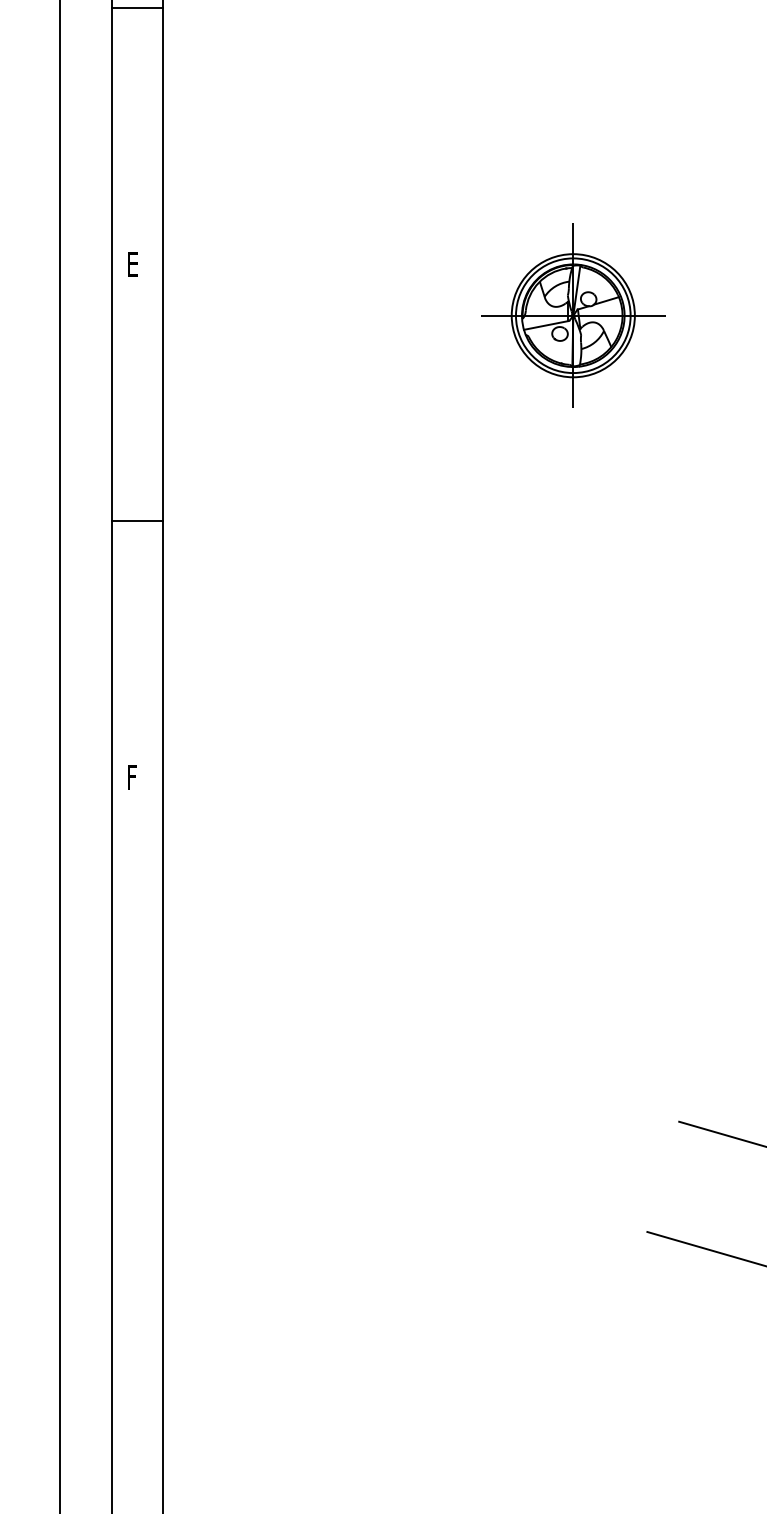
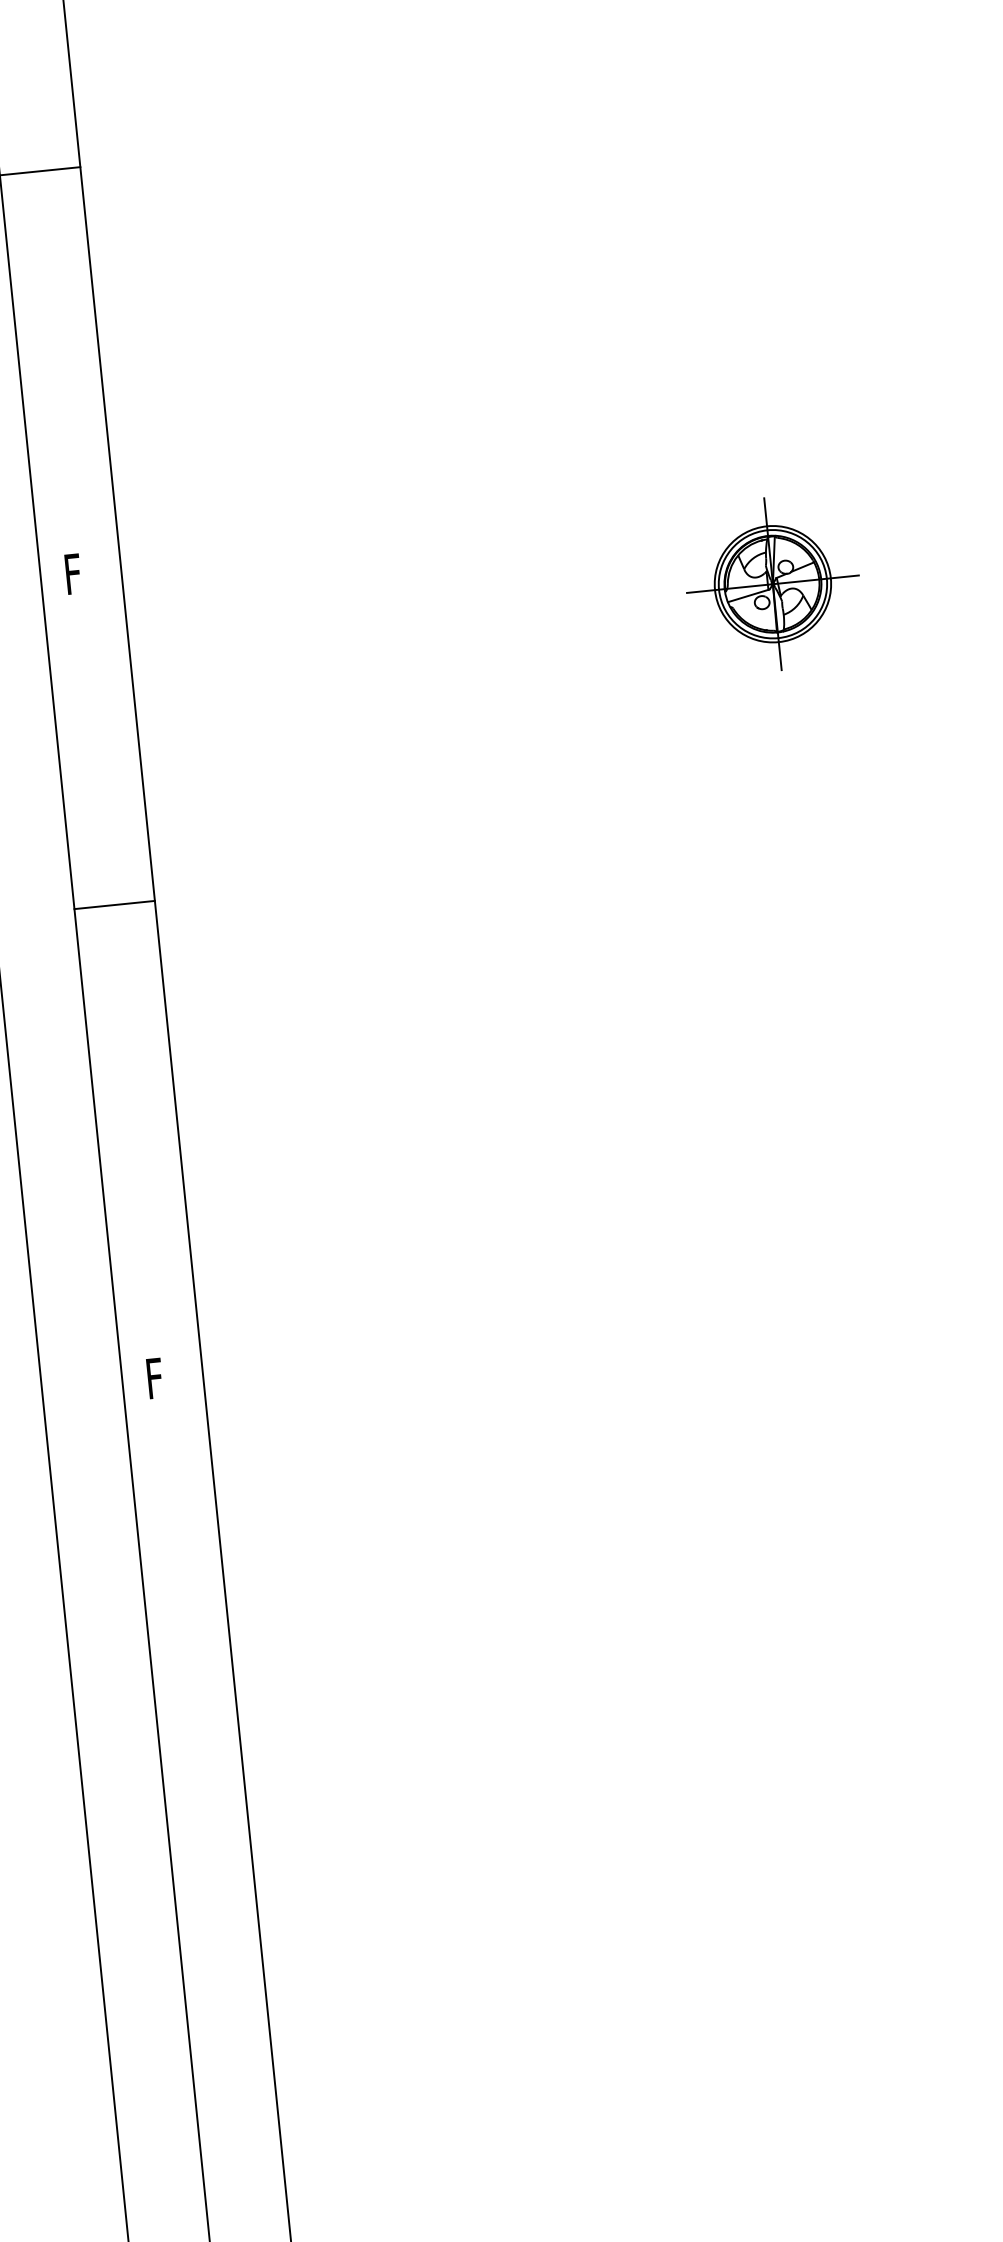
text: (133, 264) -> (75, 574), E -> F
part: (573, 315) -> (773, 583), size x0.6
line: (136, 520) -> (113, 904), moved

